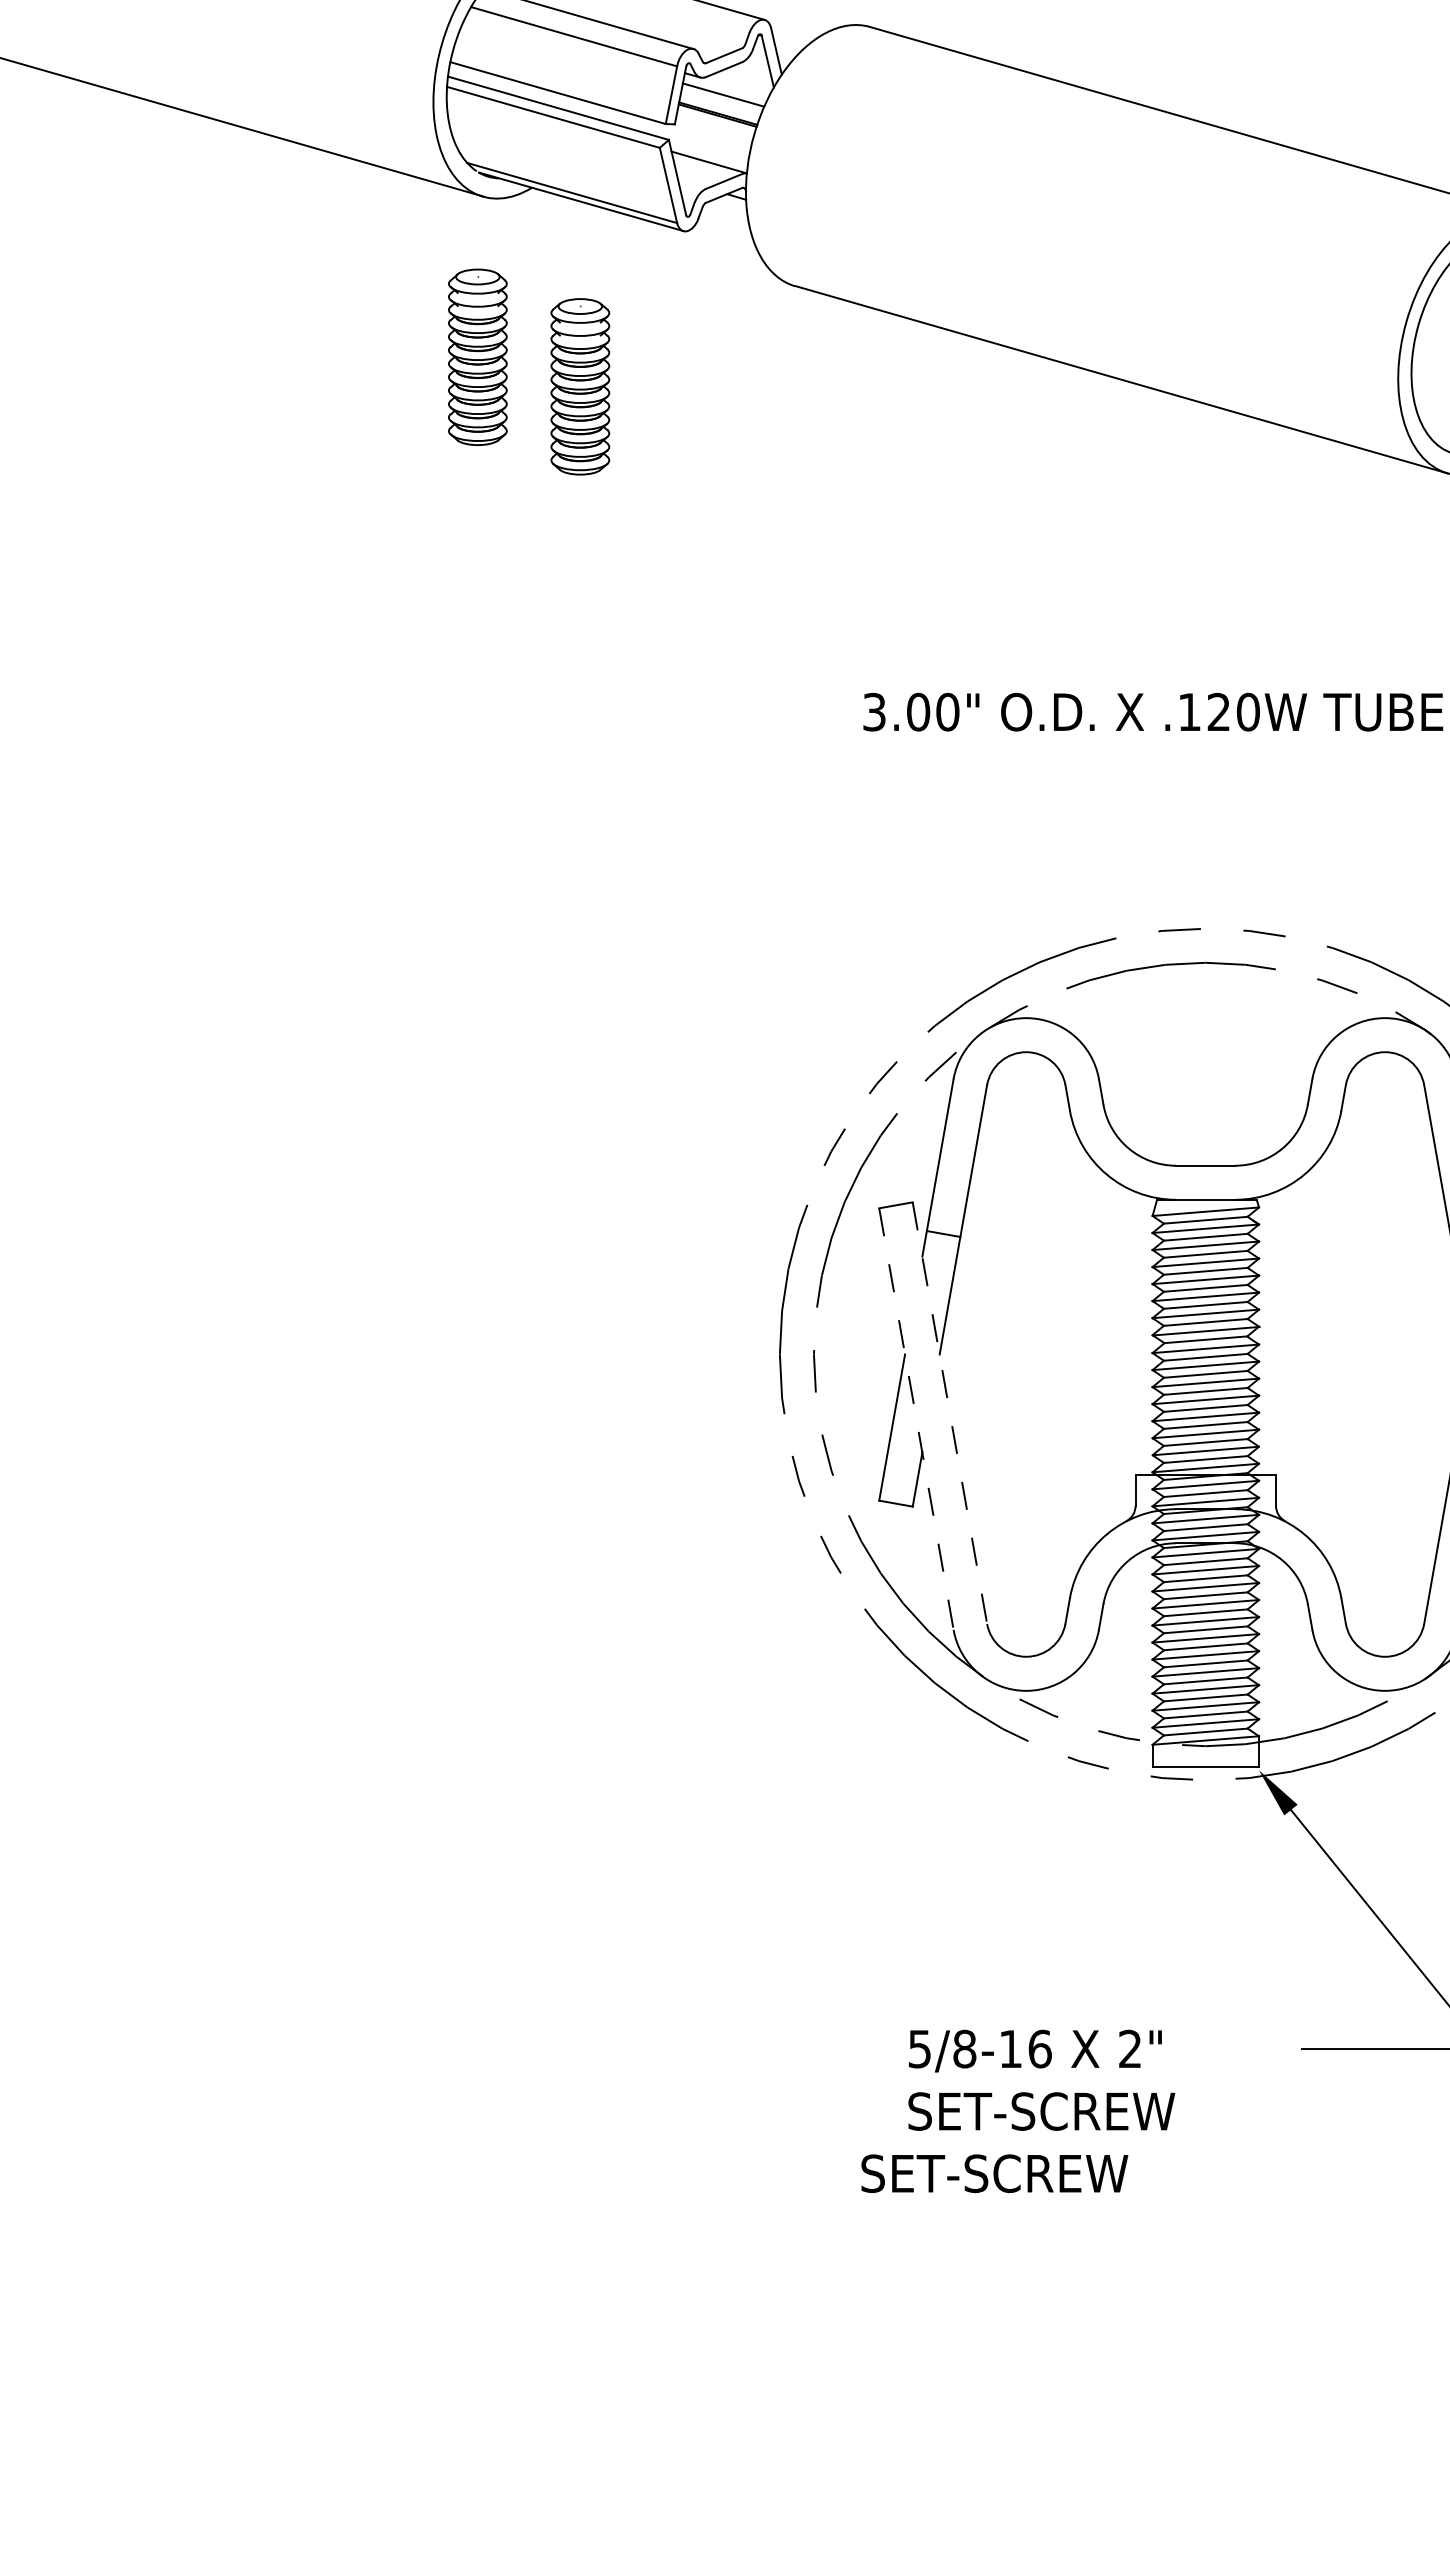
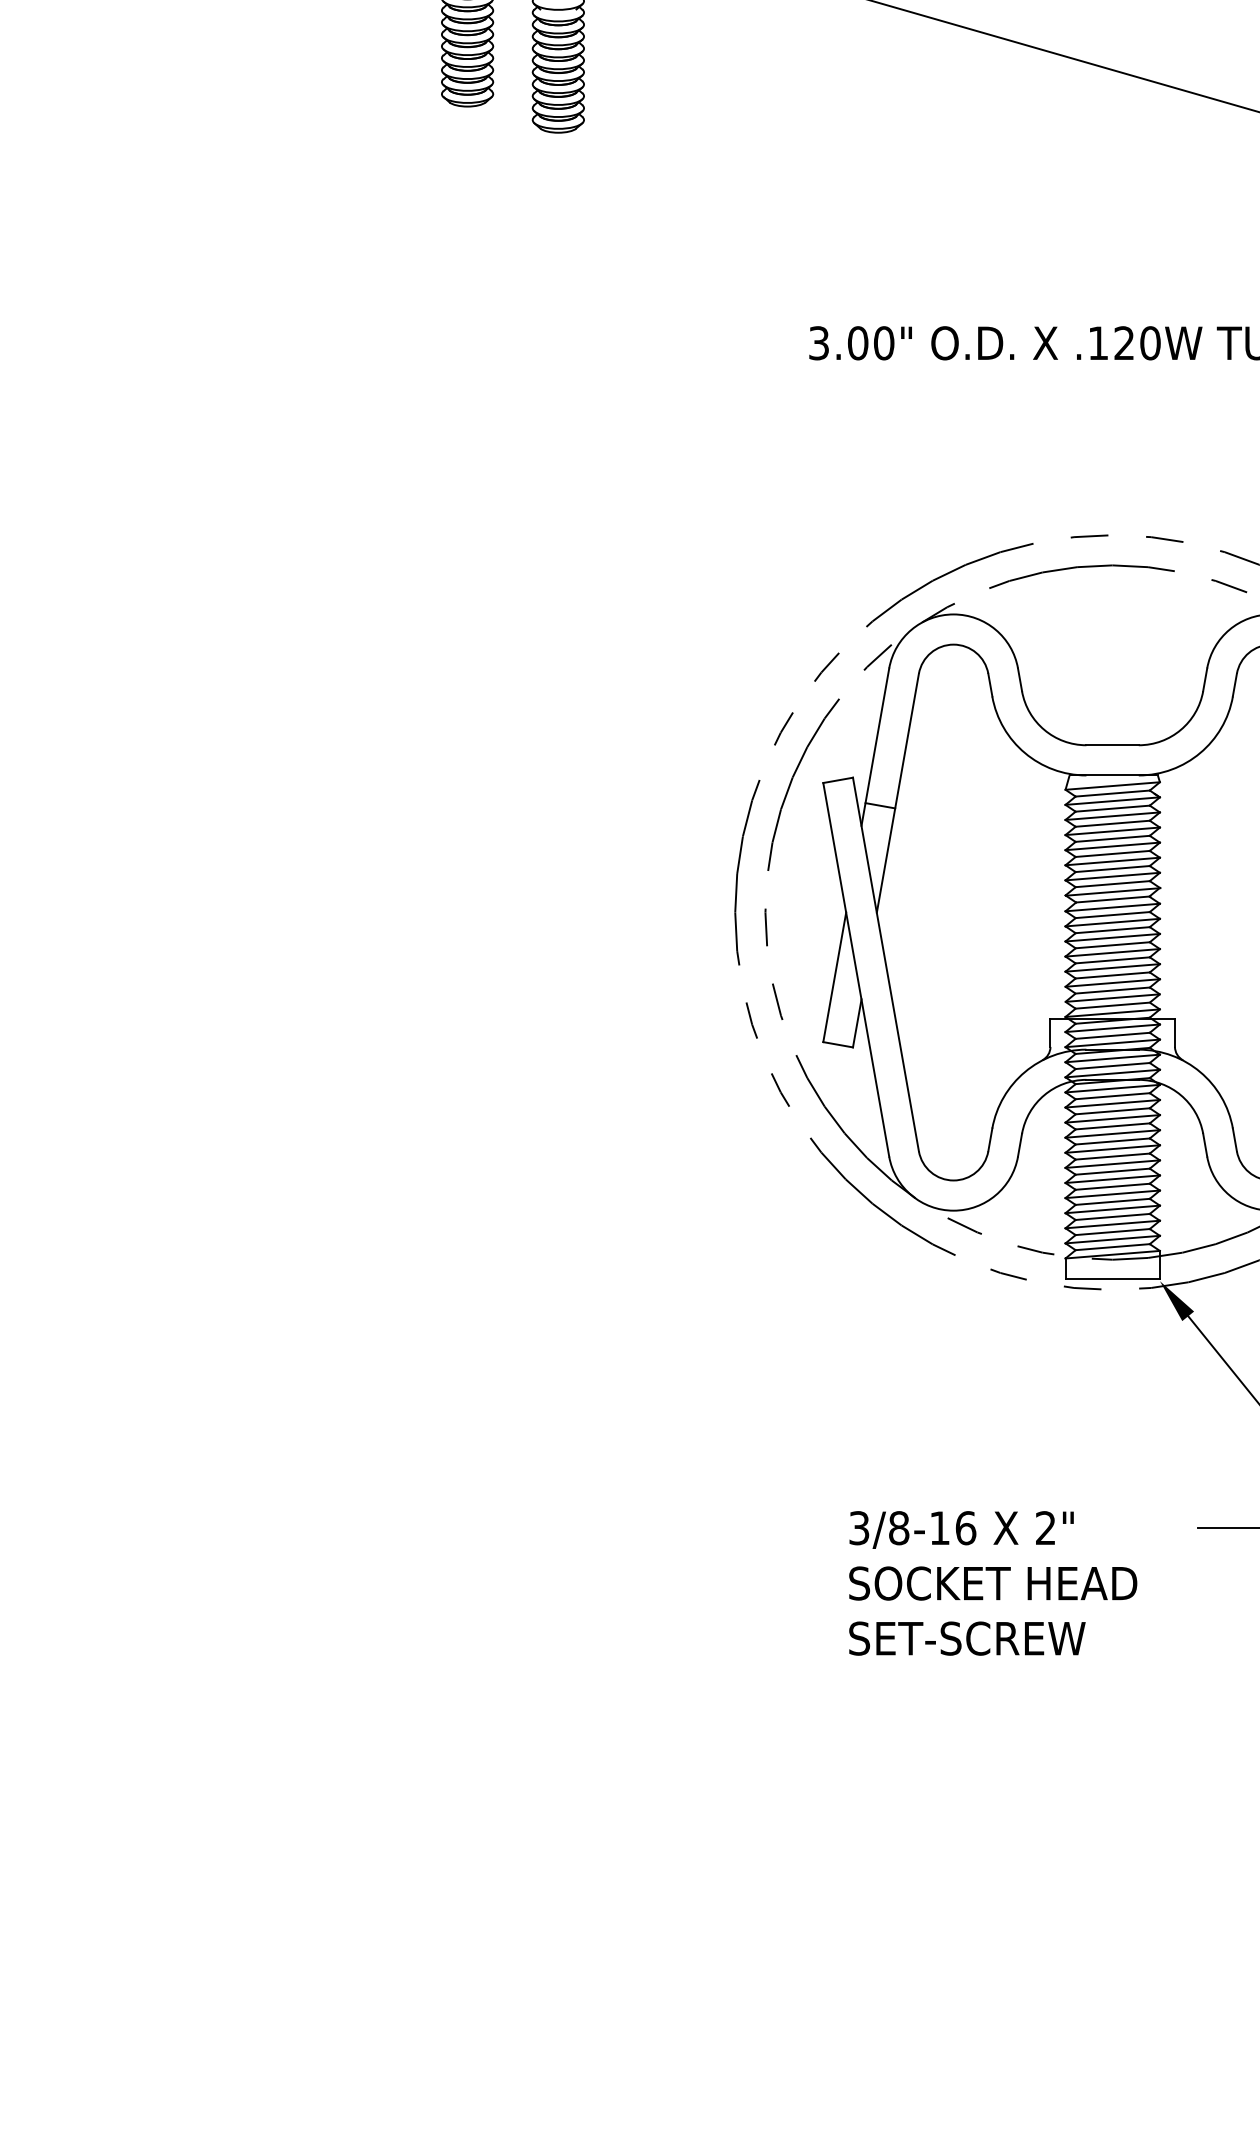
line: (950, 1413) -> (886, 964), dashed -> solid
line: (916, 1419) -> (856, 970), dashed -> solid
text: (919, 2048) -> (858, 1527), 5/8-16 -> 3/8-16
text: (1085, 2111) -> (1006, 1583), SET-SCREW -> SOCKET HEAD
text: (994, 2173) -> (967, 1638), moved

